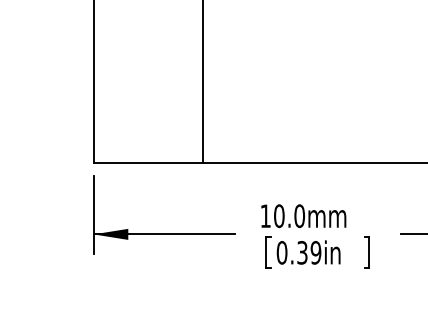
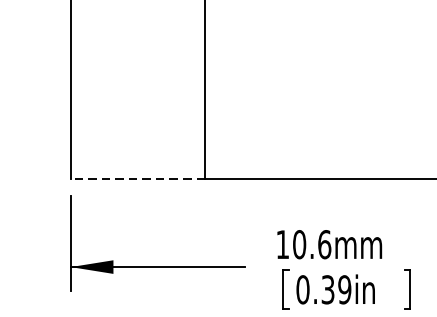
line: (147, 162) -> (137, 178), solid -> dashed
text: (299, 215) -> (324, 243), 10.0mm -> 10.6mm

